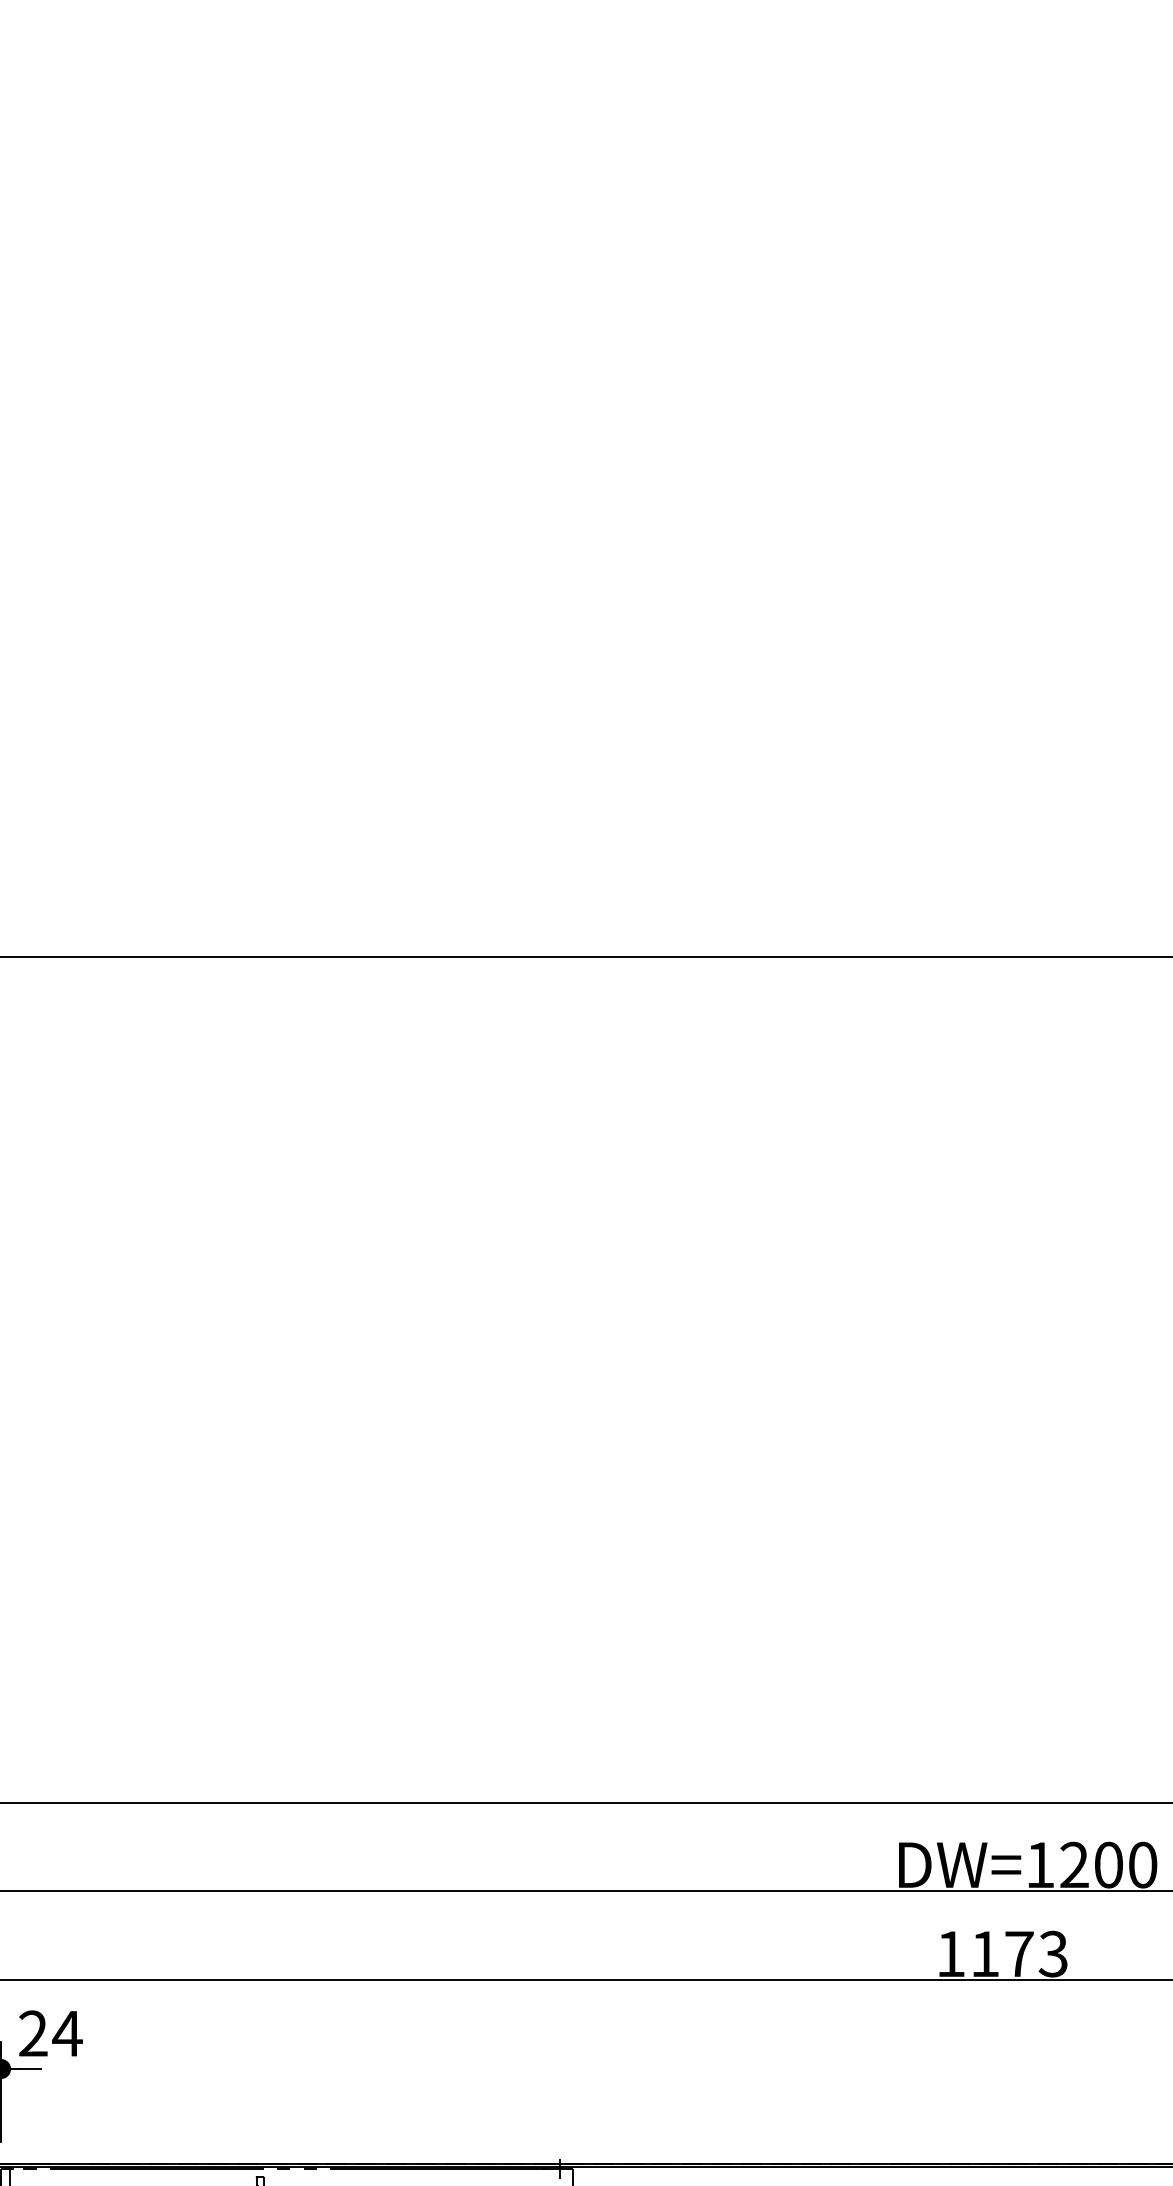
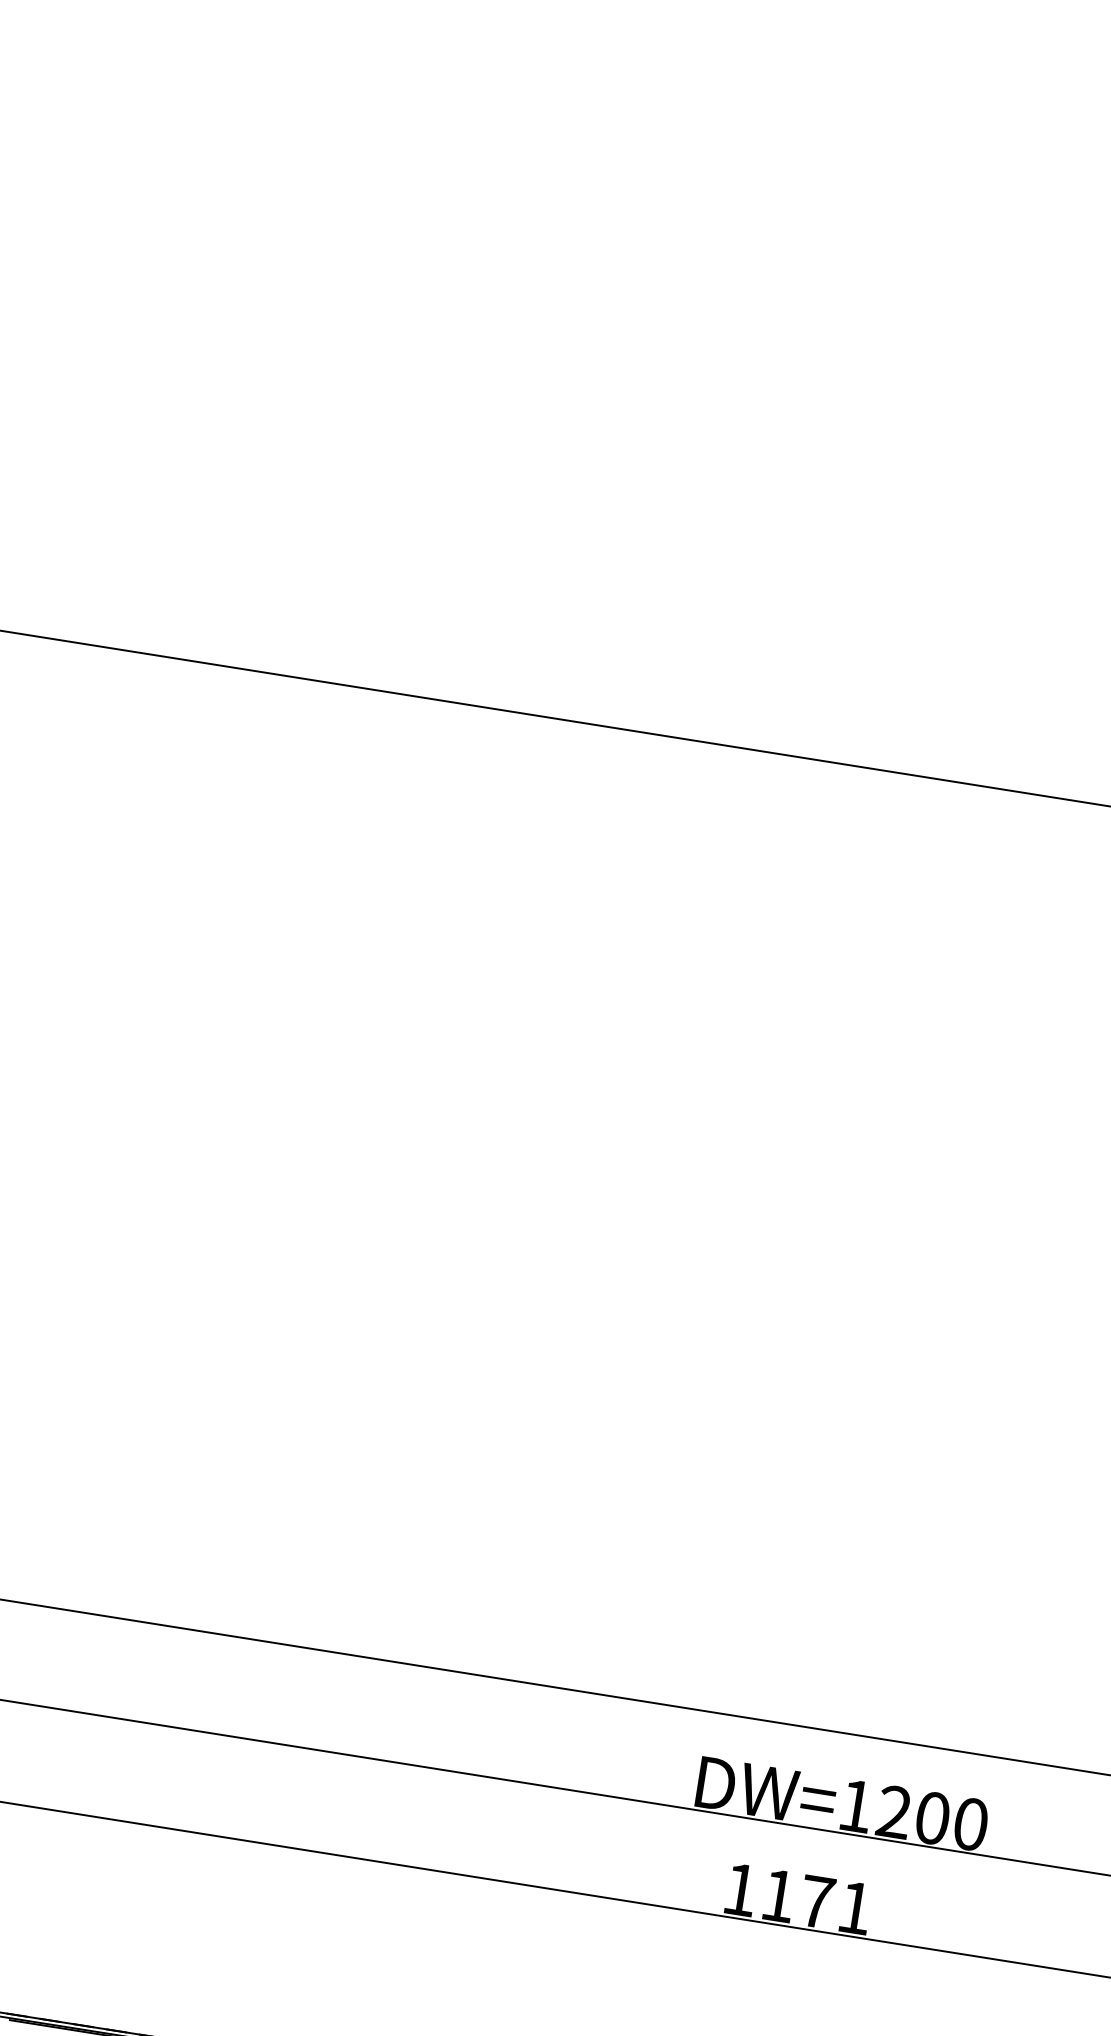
text: (1052, 1953) -> (854, 1907), 1173 -> 1171

